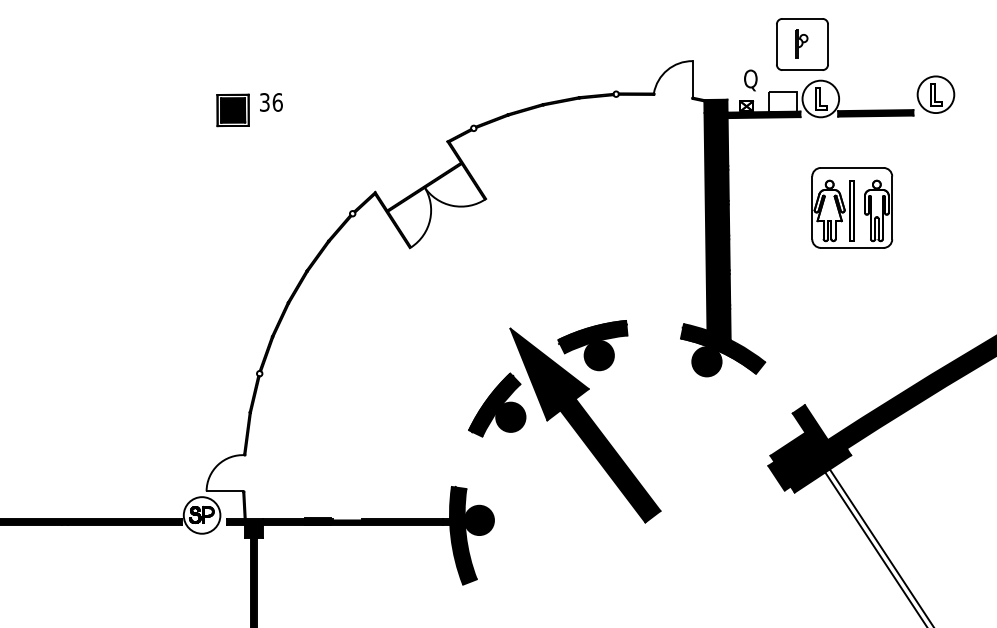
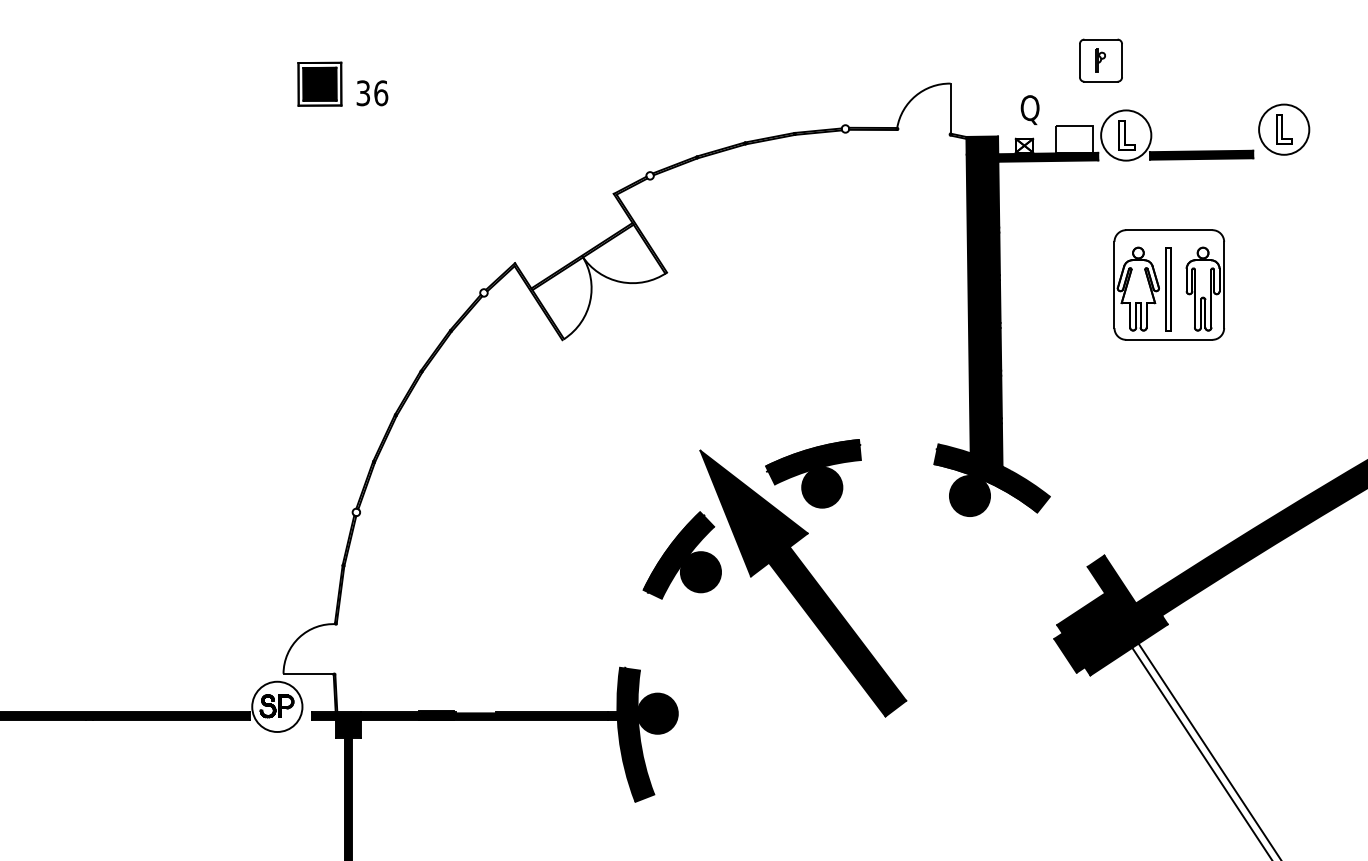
part: (802, 44) -> (1100, 60), size x0.6
text: (271, 102) -> (372, 93), moved
part: (232, 109) -> (319, 83), moved

